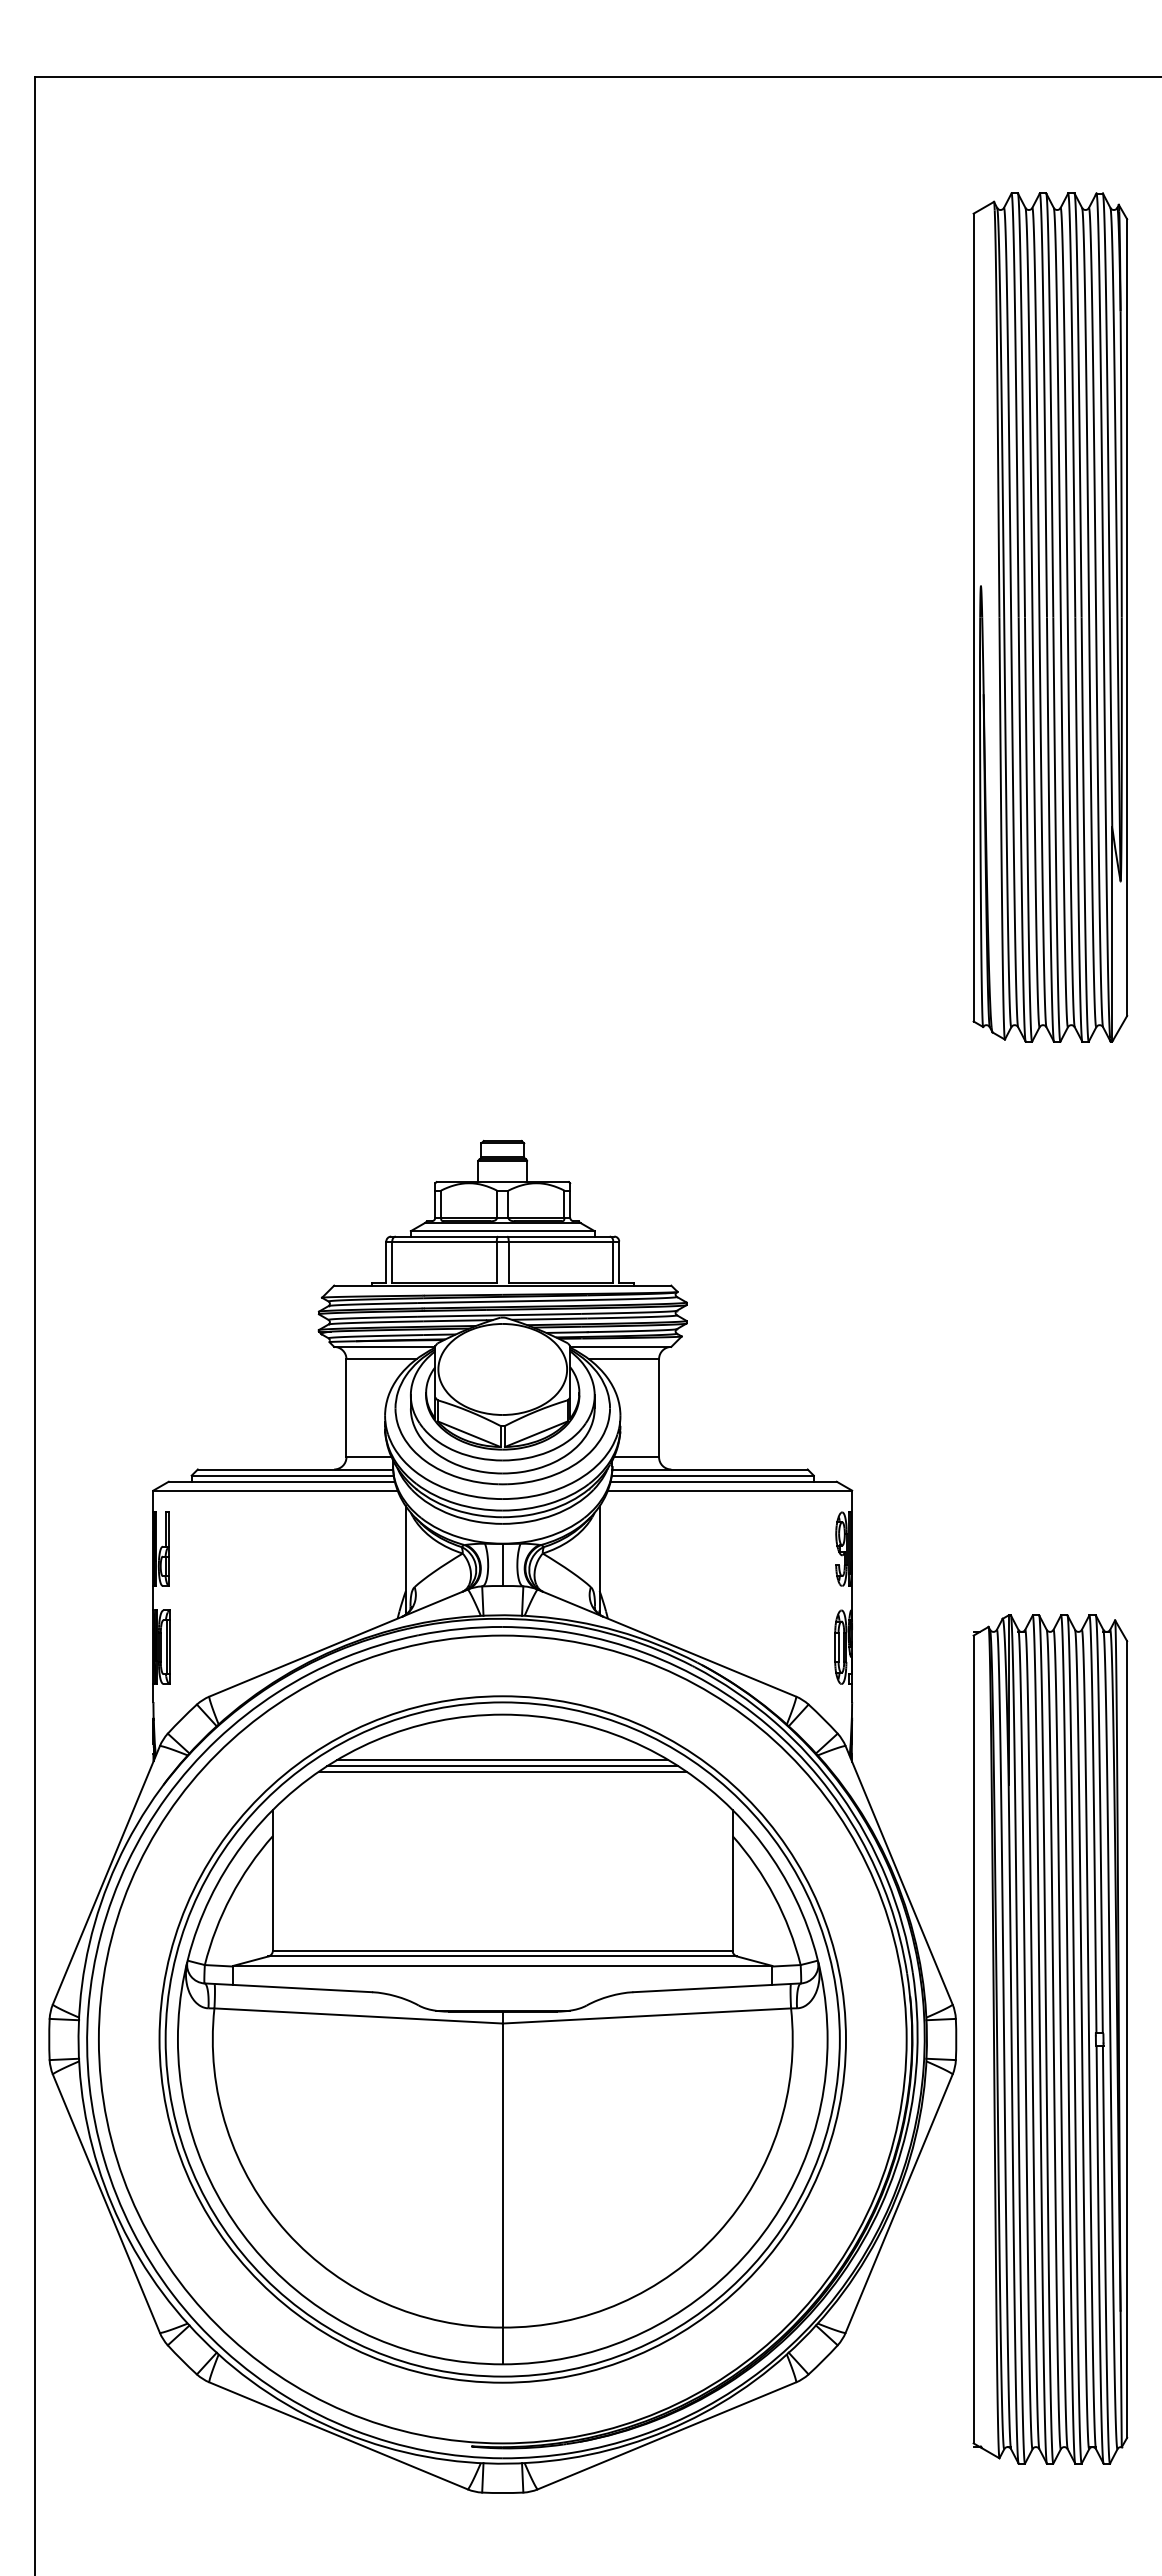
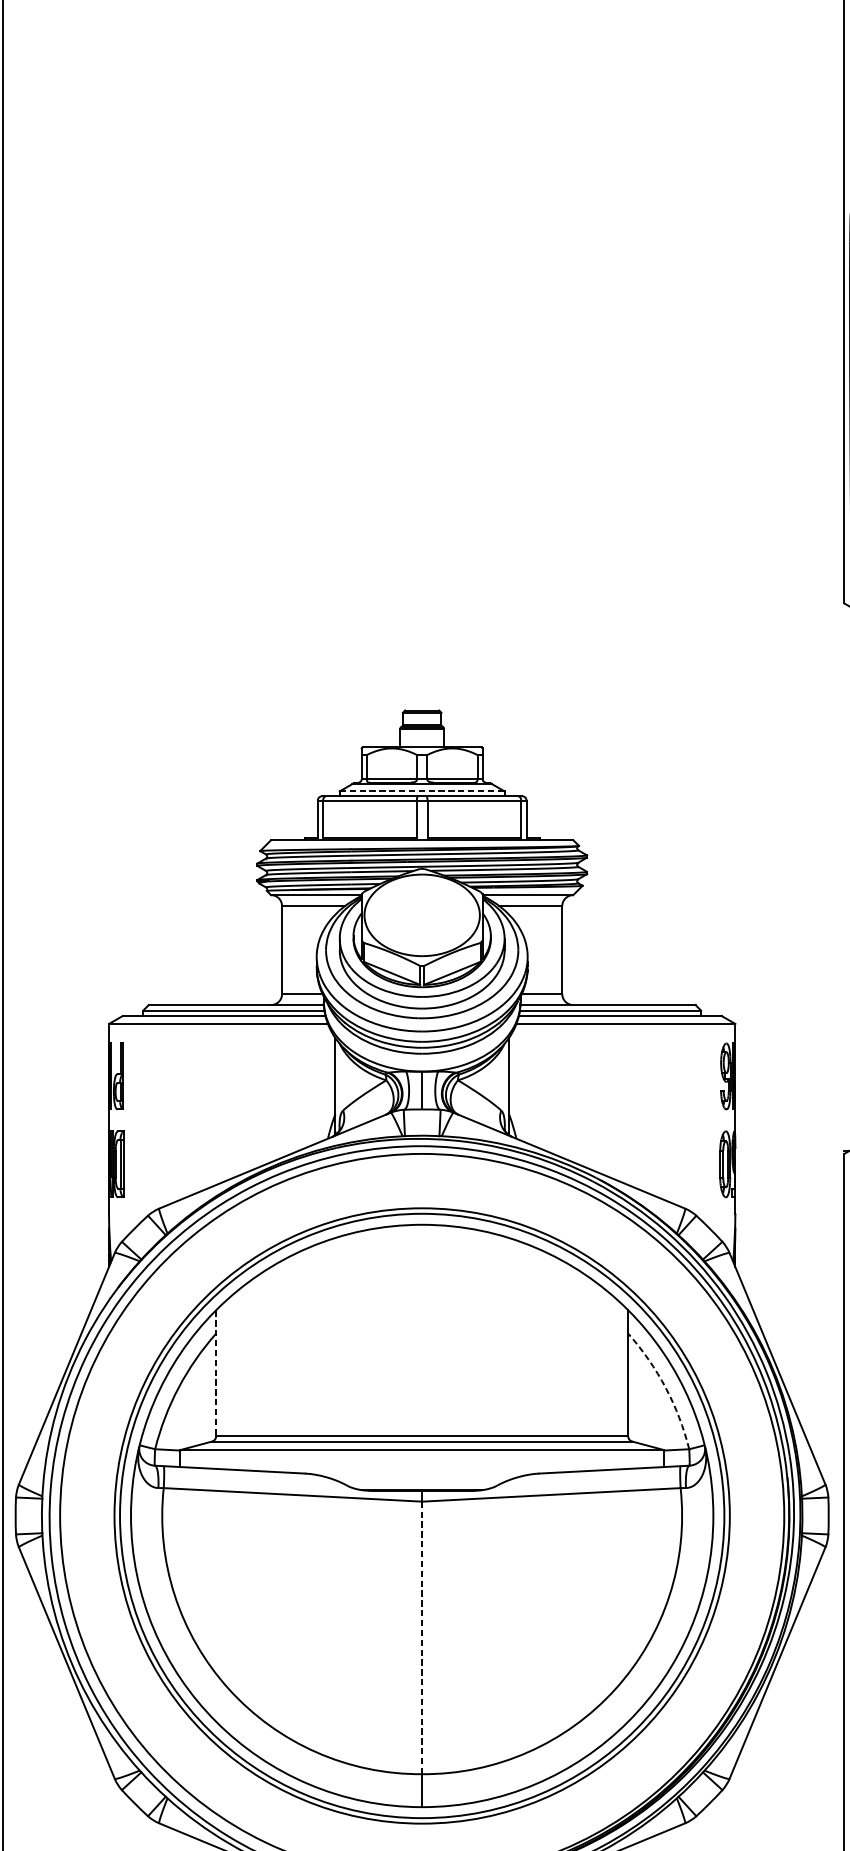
line: (502, 1231) -> (421, 791), solid -> dashed
line: (502, 1760) -> (421, 1265), removed
line: (502, 1766) -> (421, 1271), removed
line: (502, 1772) -> (421, 1276), removed
line: (272, 1880) -> (215, 1373), solid -> dashed
arc: (774, 1896) -> (665, 1387), solid -> dashed
line: (502, 2175) -> (421, 1637), solid -> dashed

